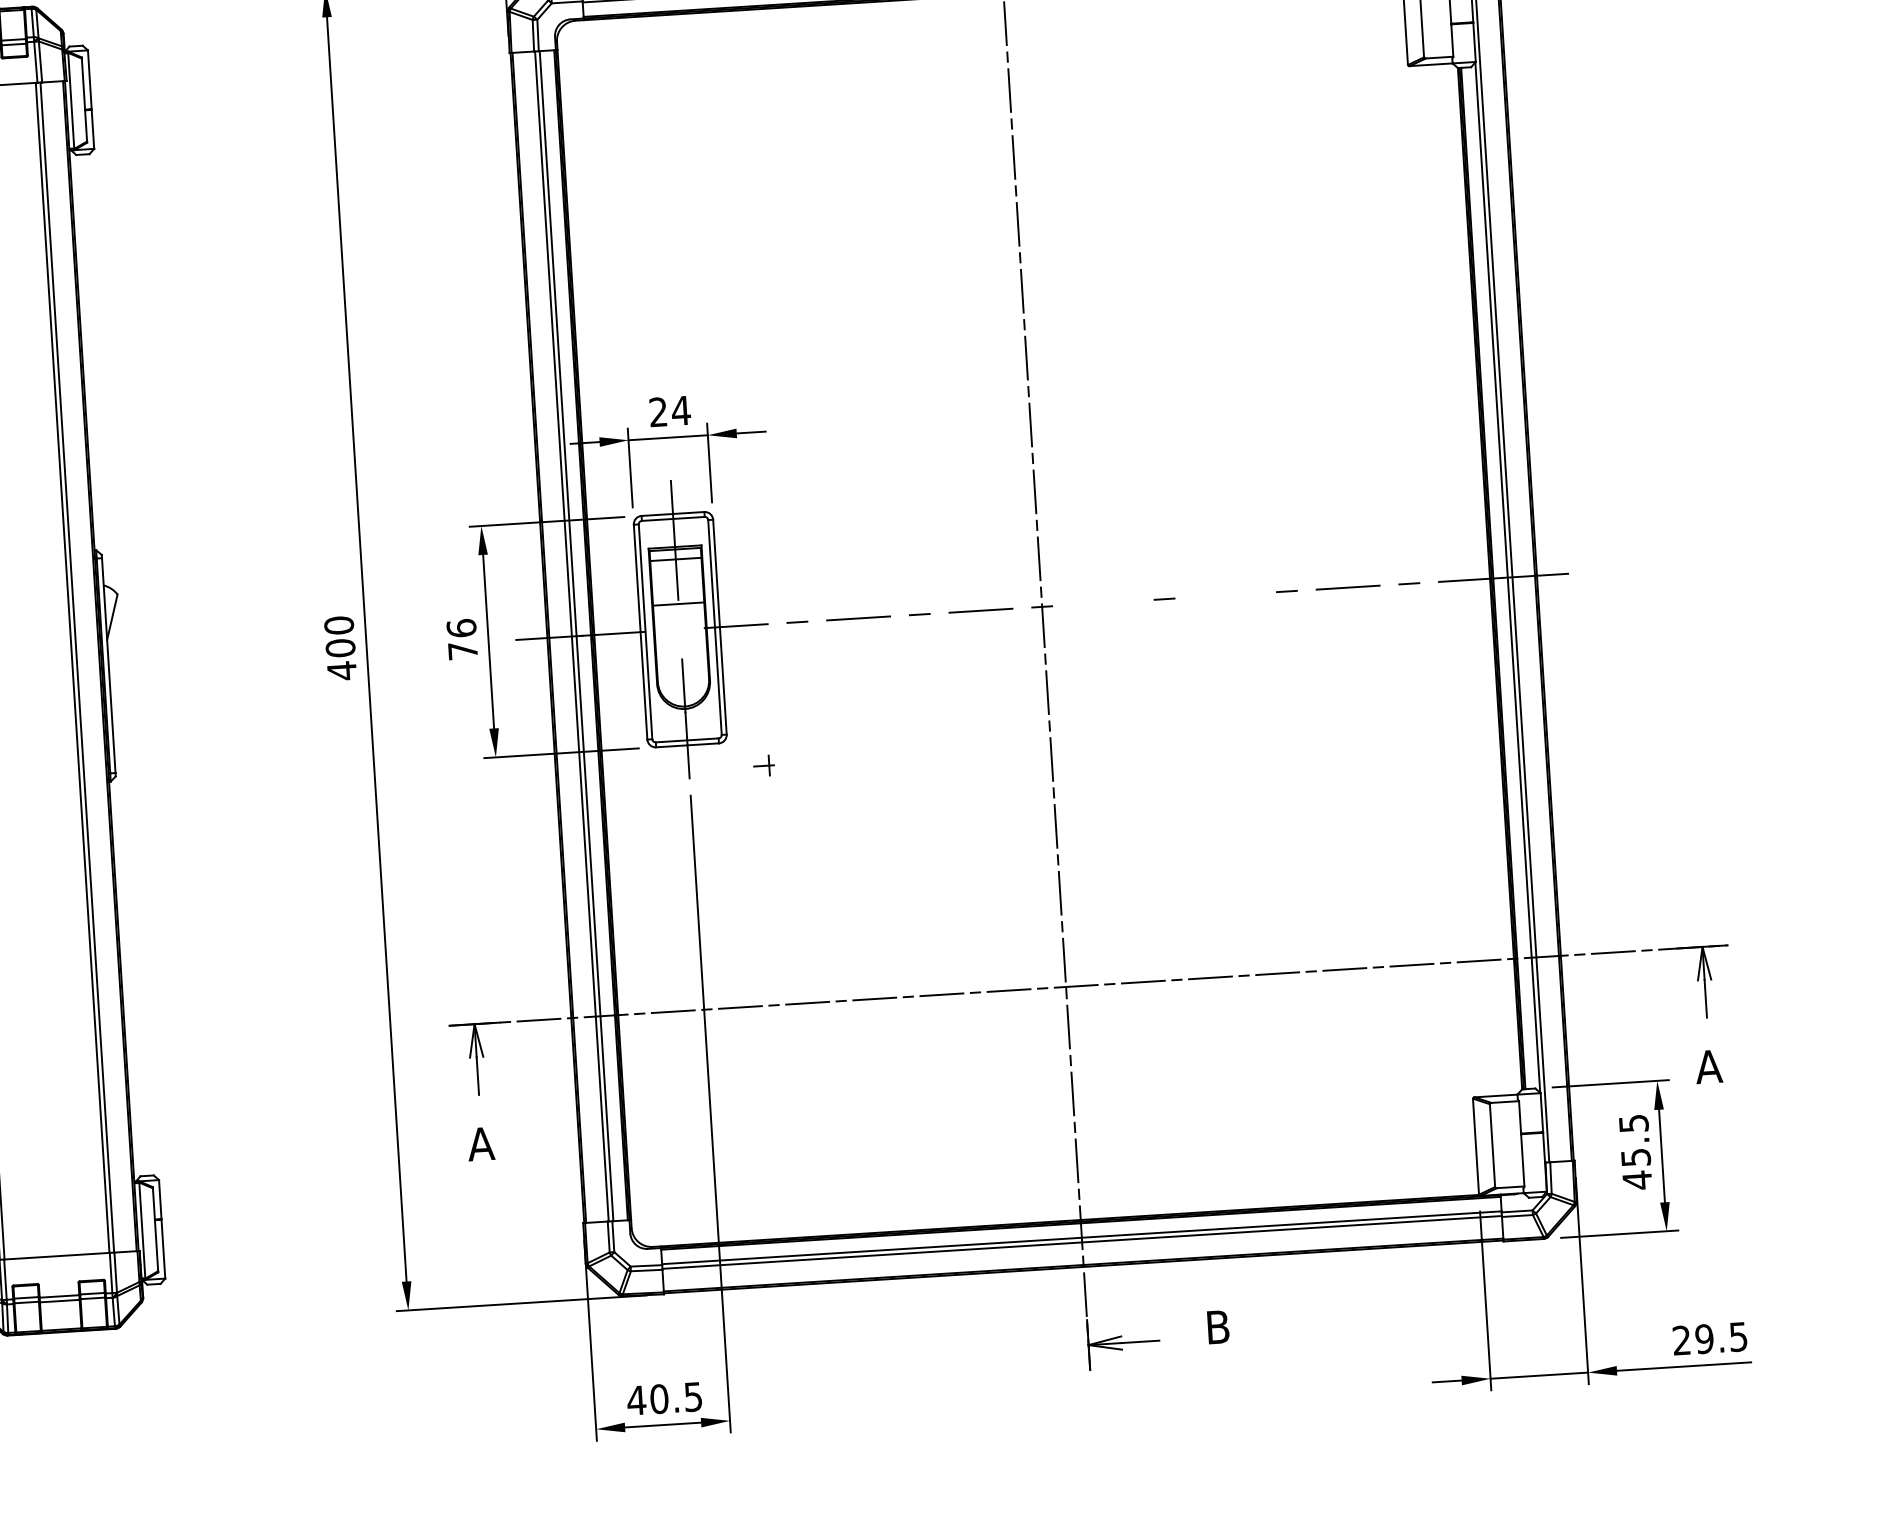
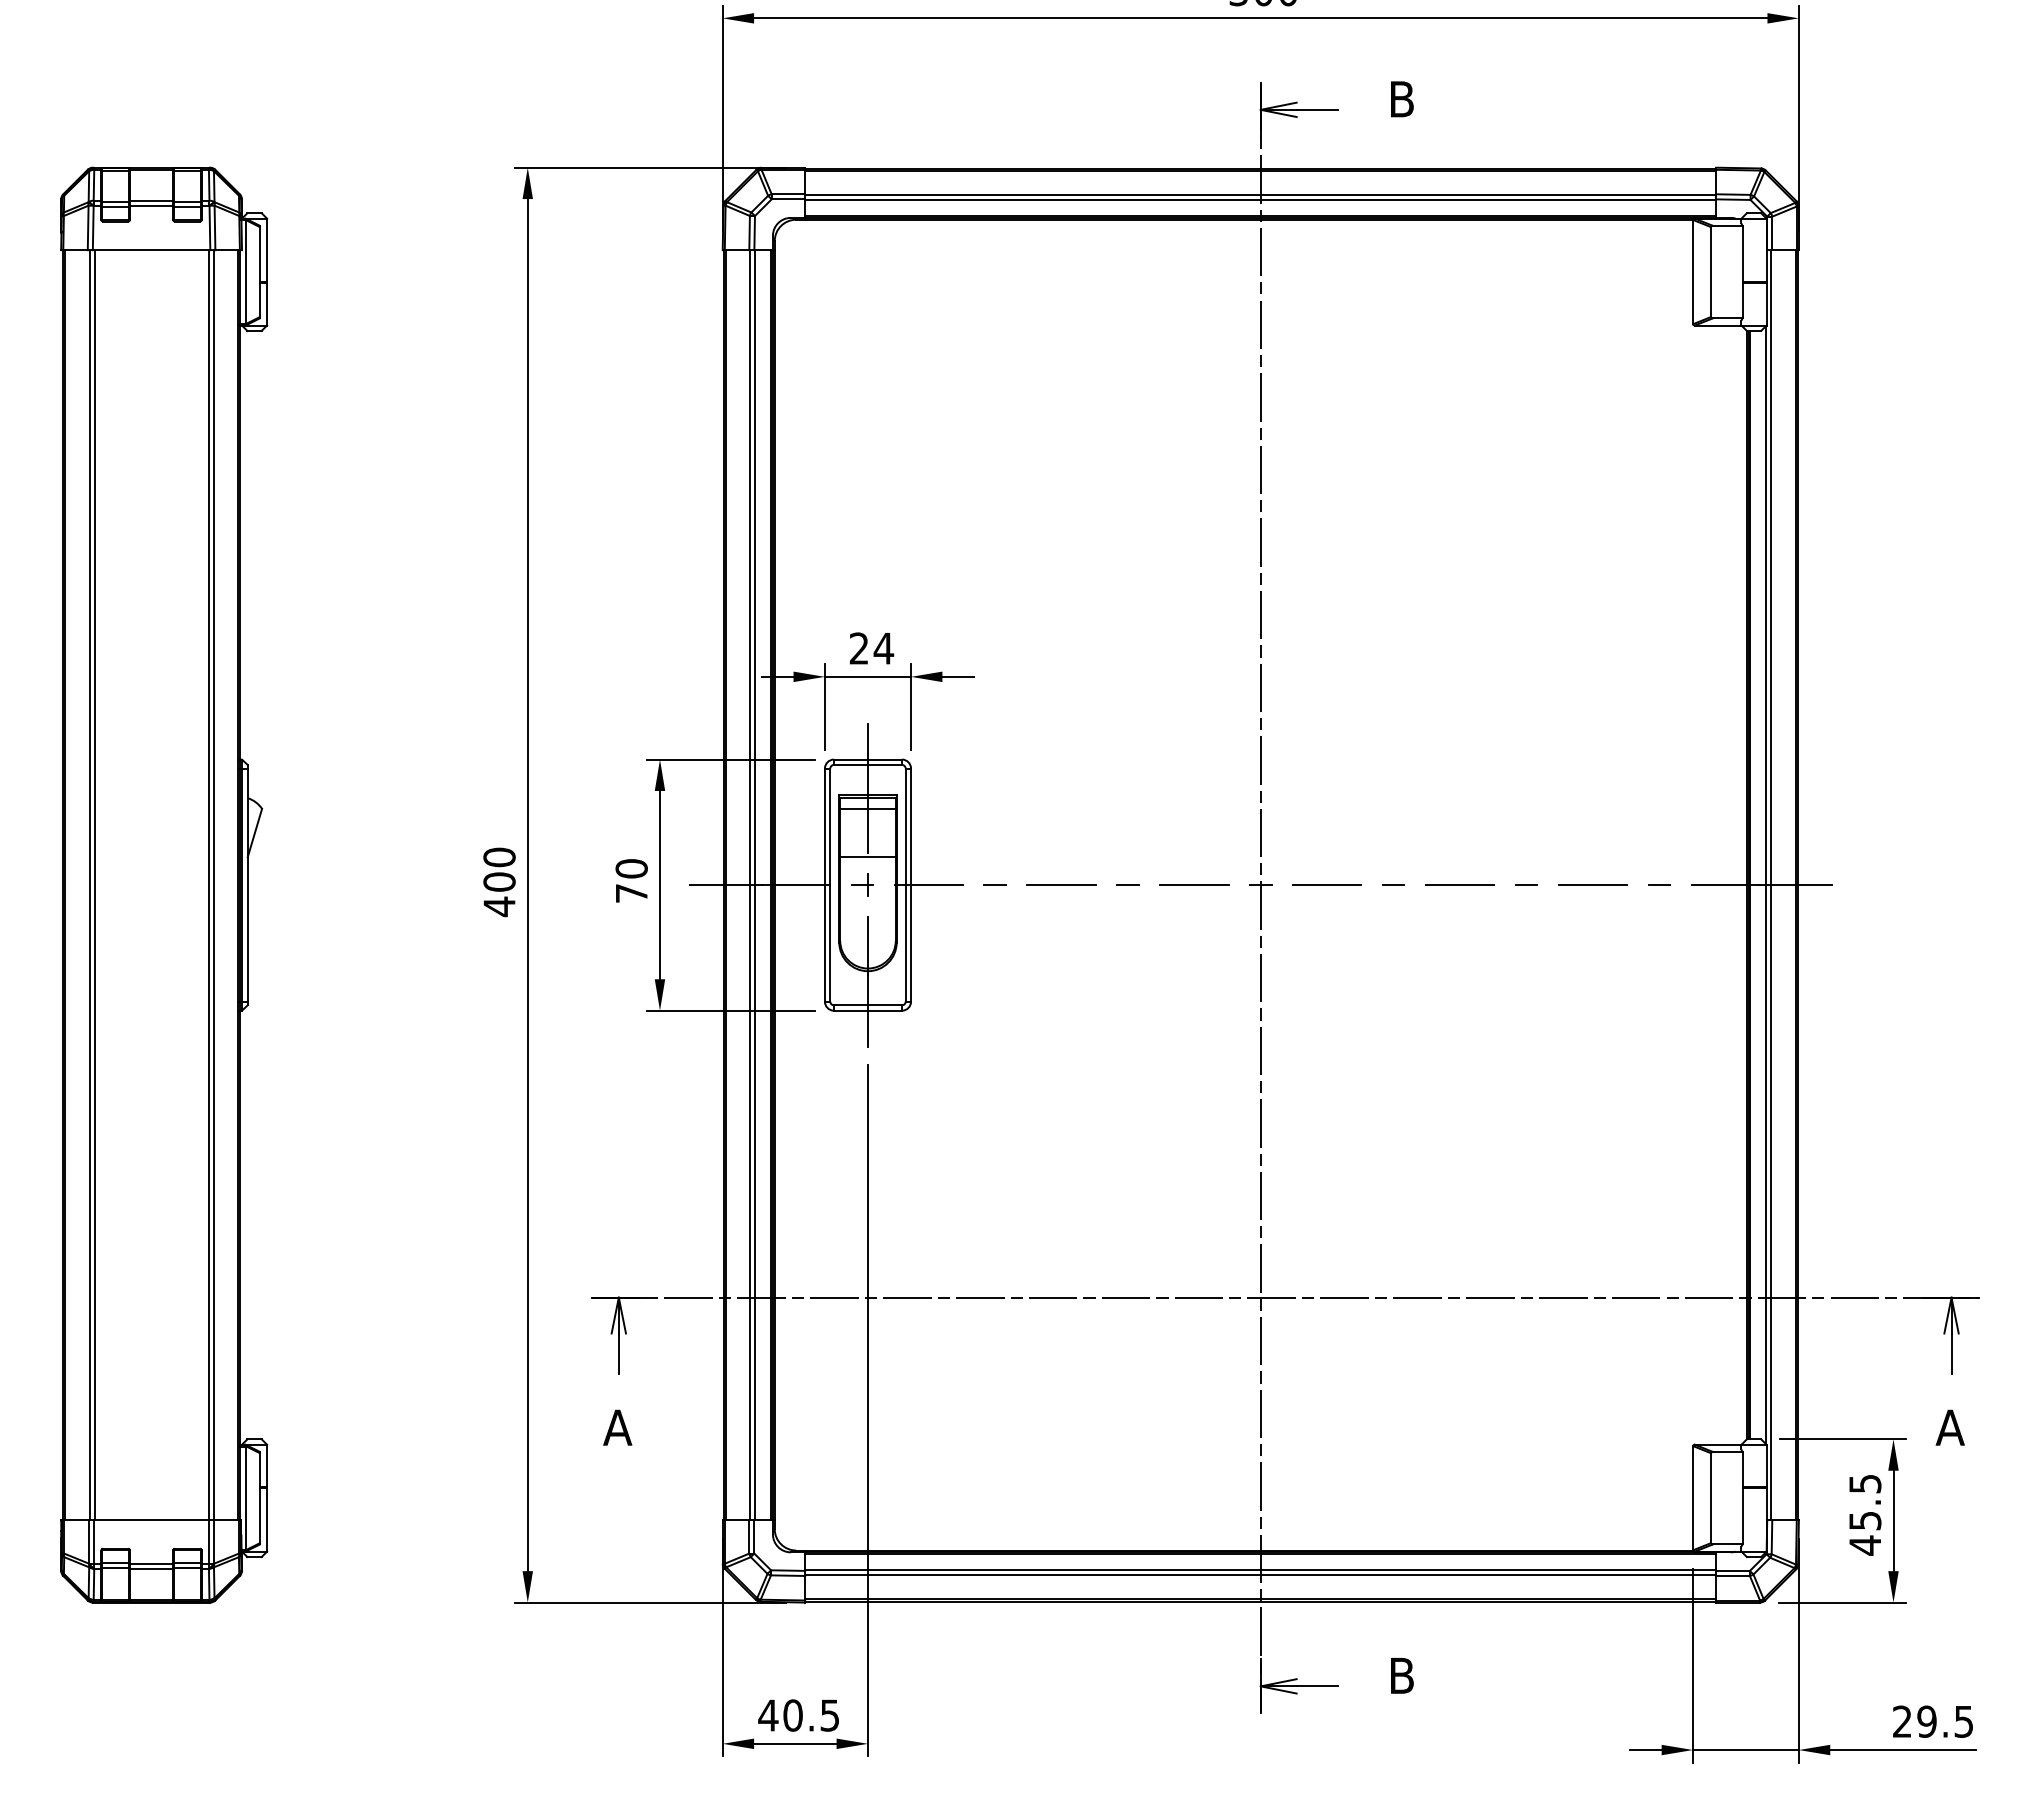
line: (1225, 595) -> (1459, 885), added
line: (1103, 603) -> (1327, 885), added
text: (461, 628) -> (631, 868), 76 -> 70
part: (764, 765) -> (862, 884), moved

